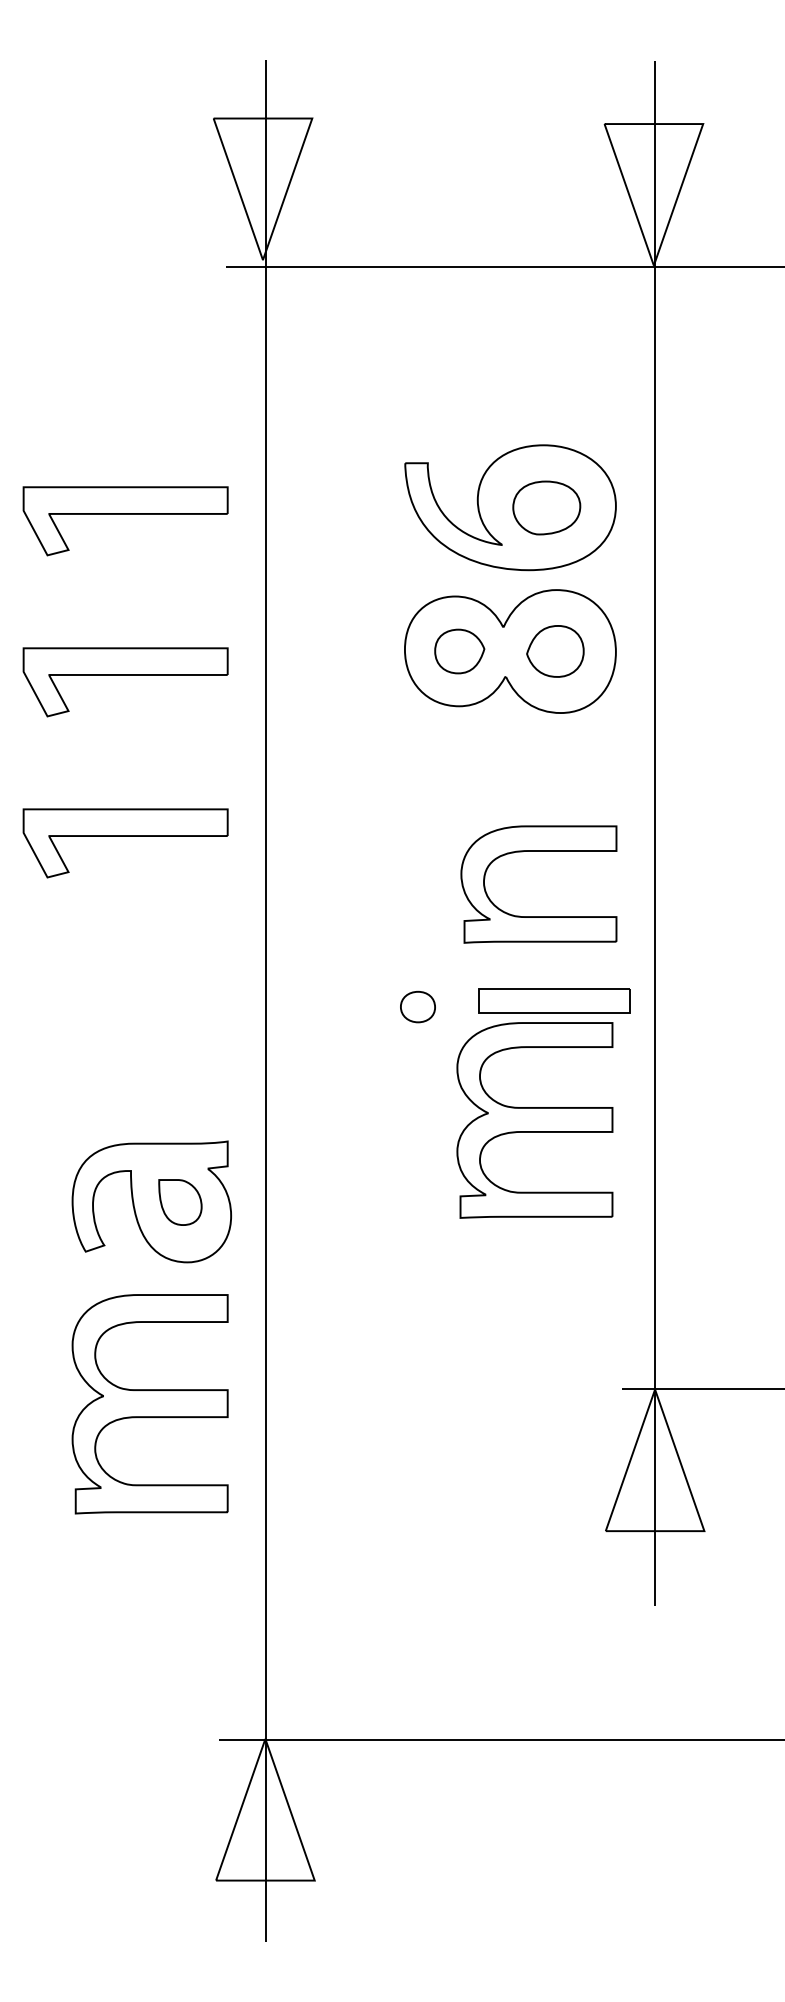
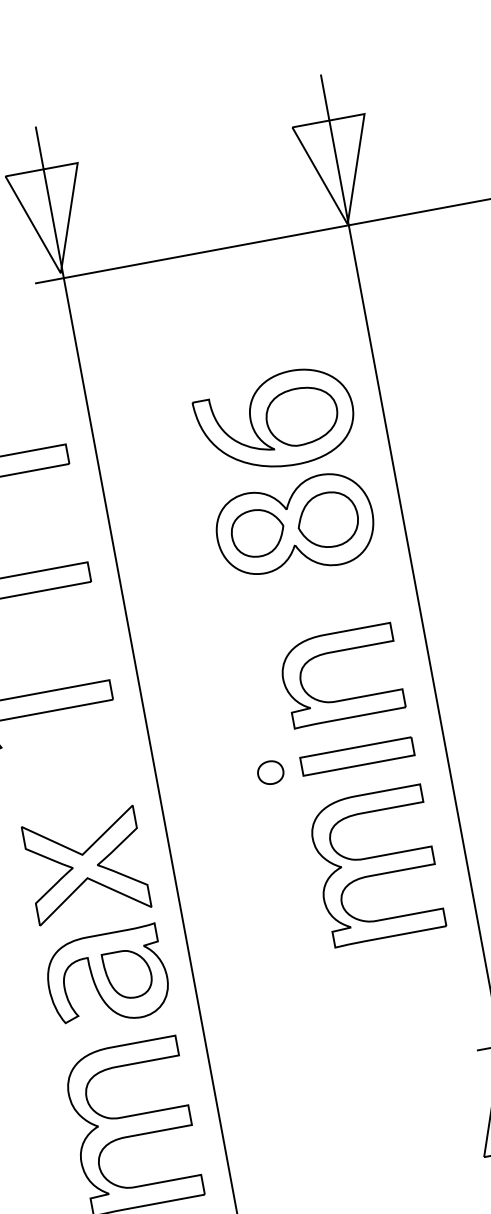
part: (546, 507) -> (301, 415), size x1.43
part: (459, 651) -> (257, 533), size x1.43
part: (555, 651) -> (328, 520), size x1.43
part: (538, 916) -> (345, 699), moved
part: (554, 1000) -> (357, 756), moved
part: (417, 1006) -> (270, 772), moved
part: (151, 1049) -> (86, 866), added
part: (180, 1202) -> (128, 974), size x1.43

